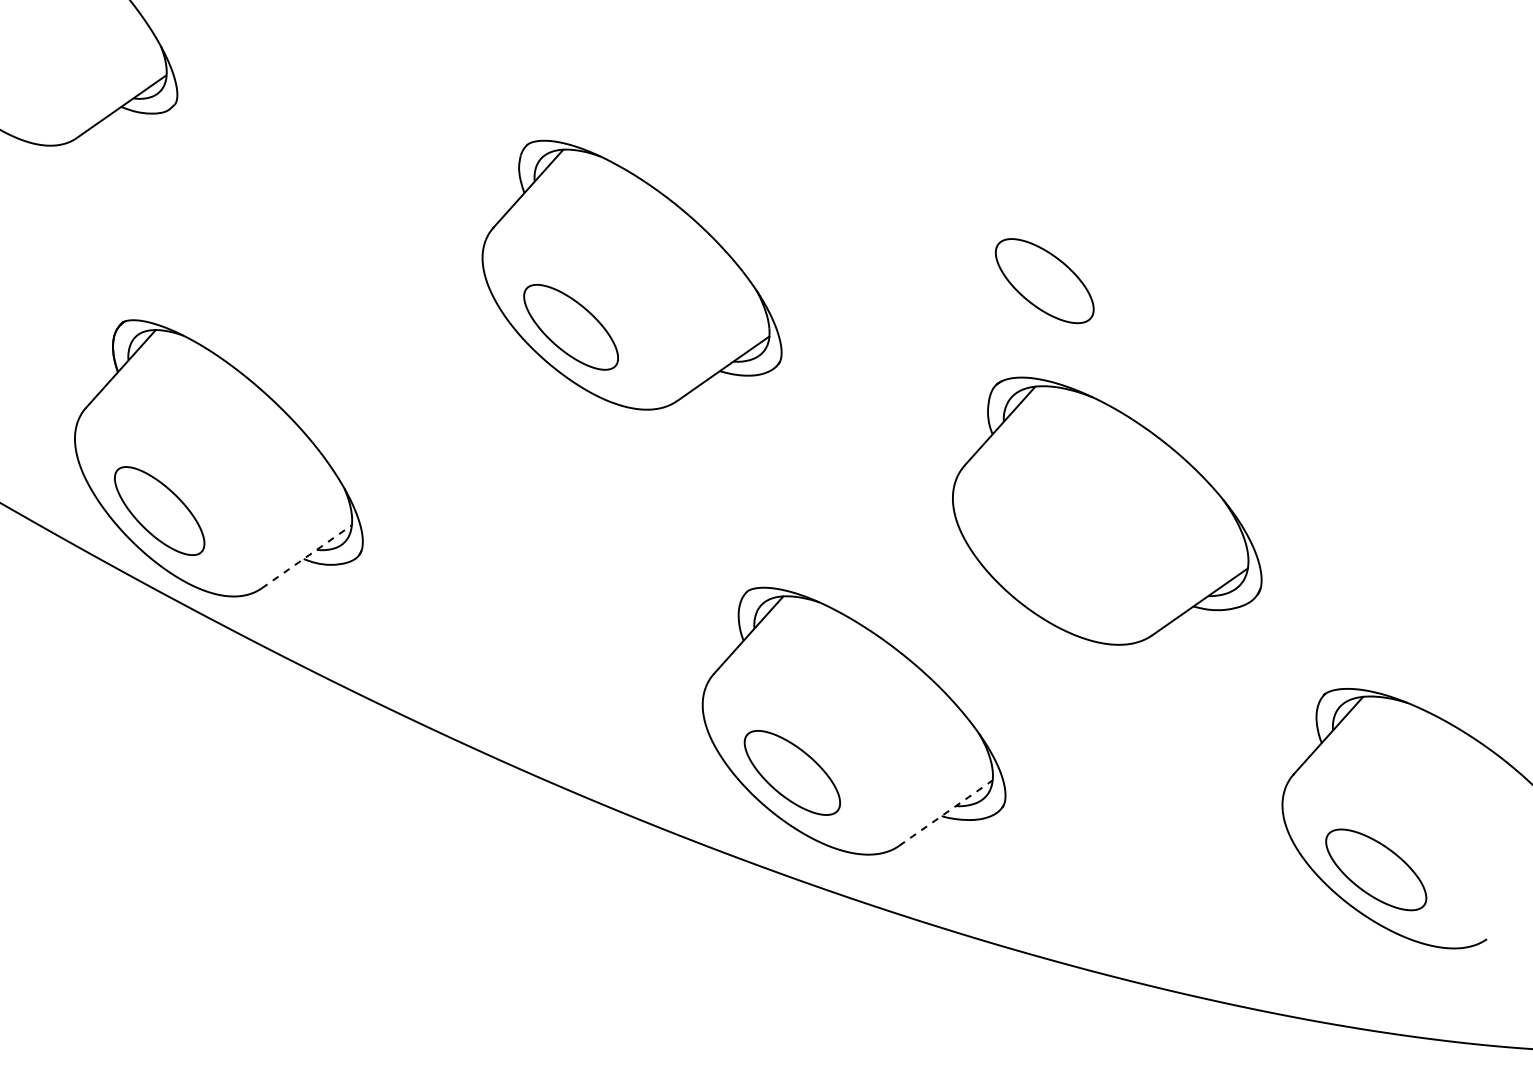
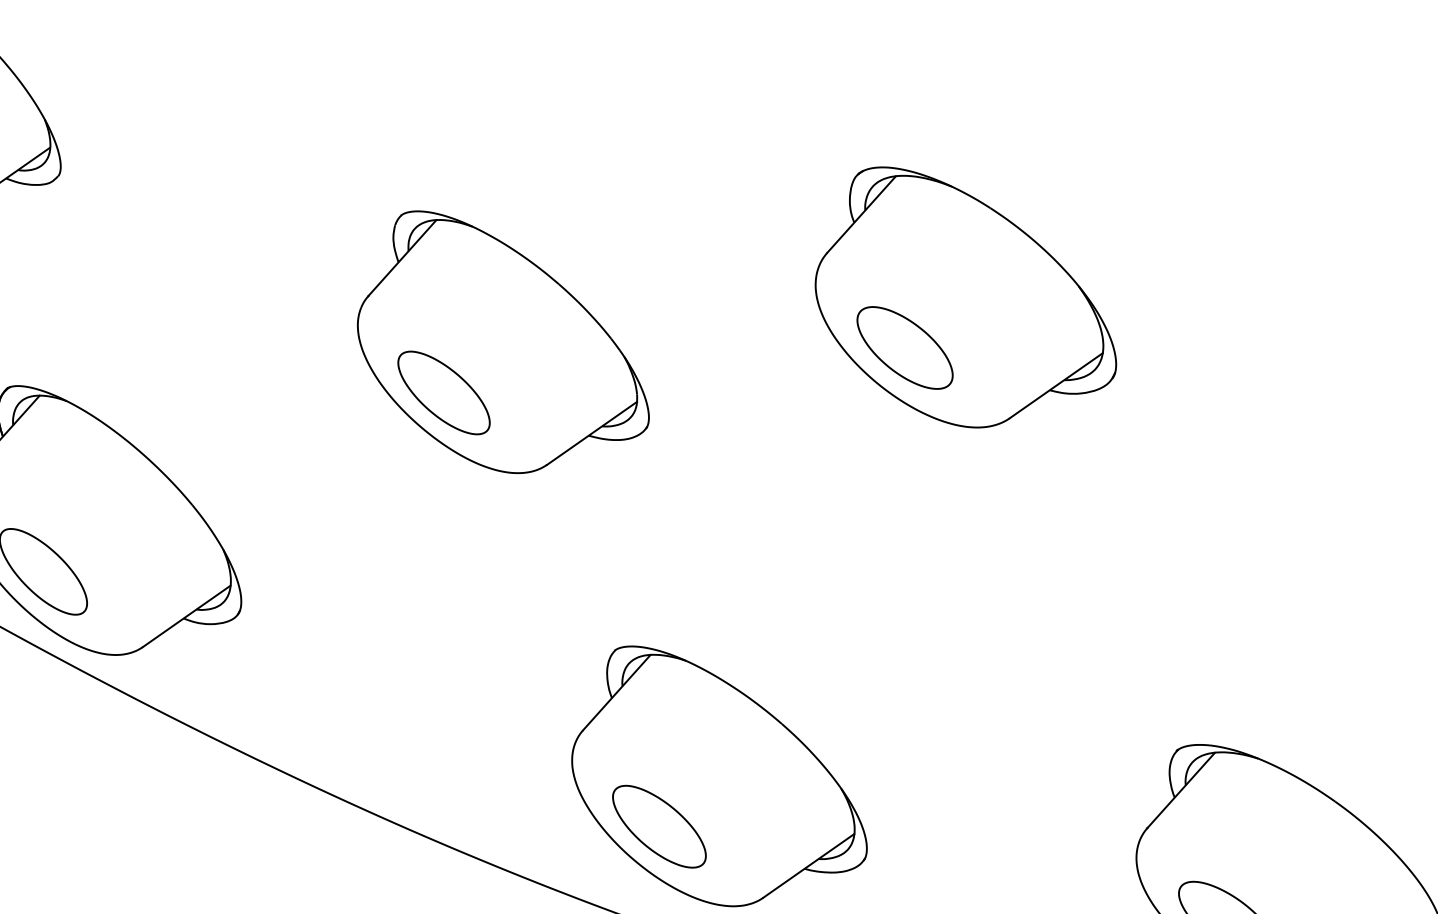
part: (1107, 510) -> (966, 296), moved
line: (306, 556) -> (186, 616), dashed -> solid
line: (946, 812) -> (809, 865), dashed -> solid

